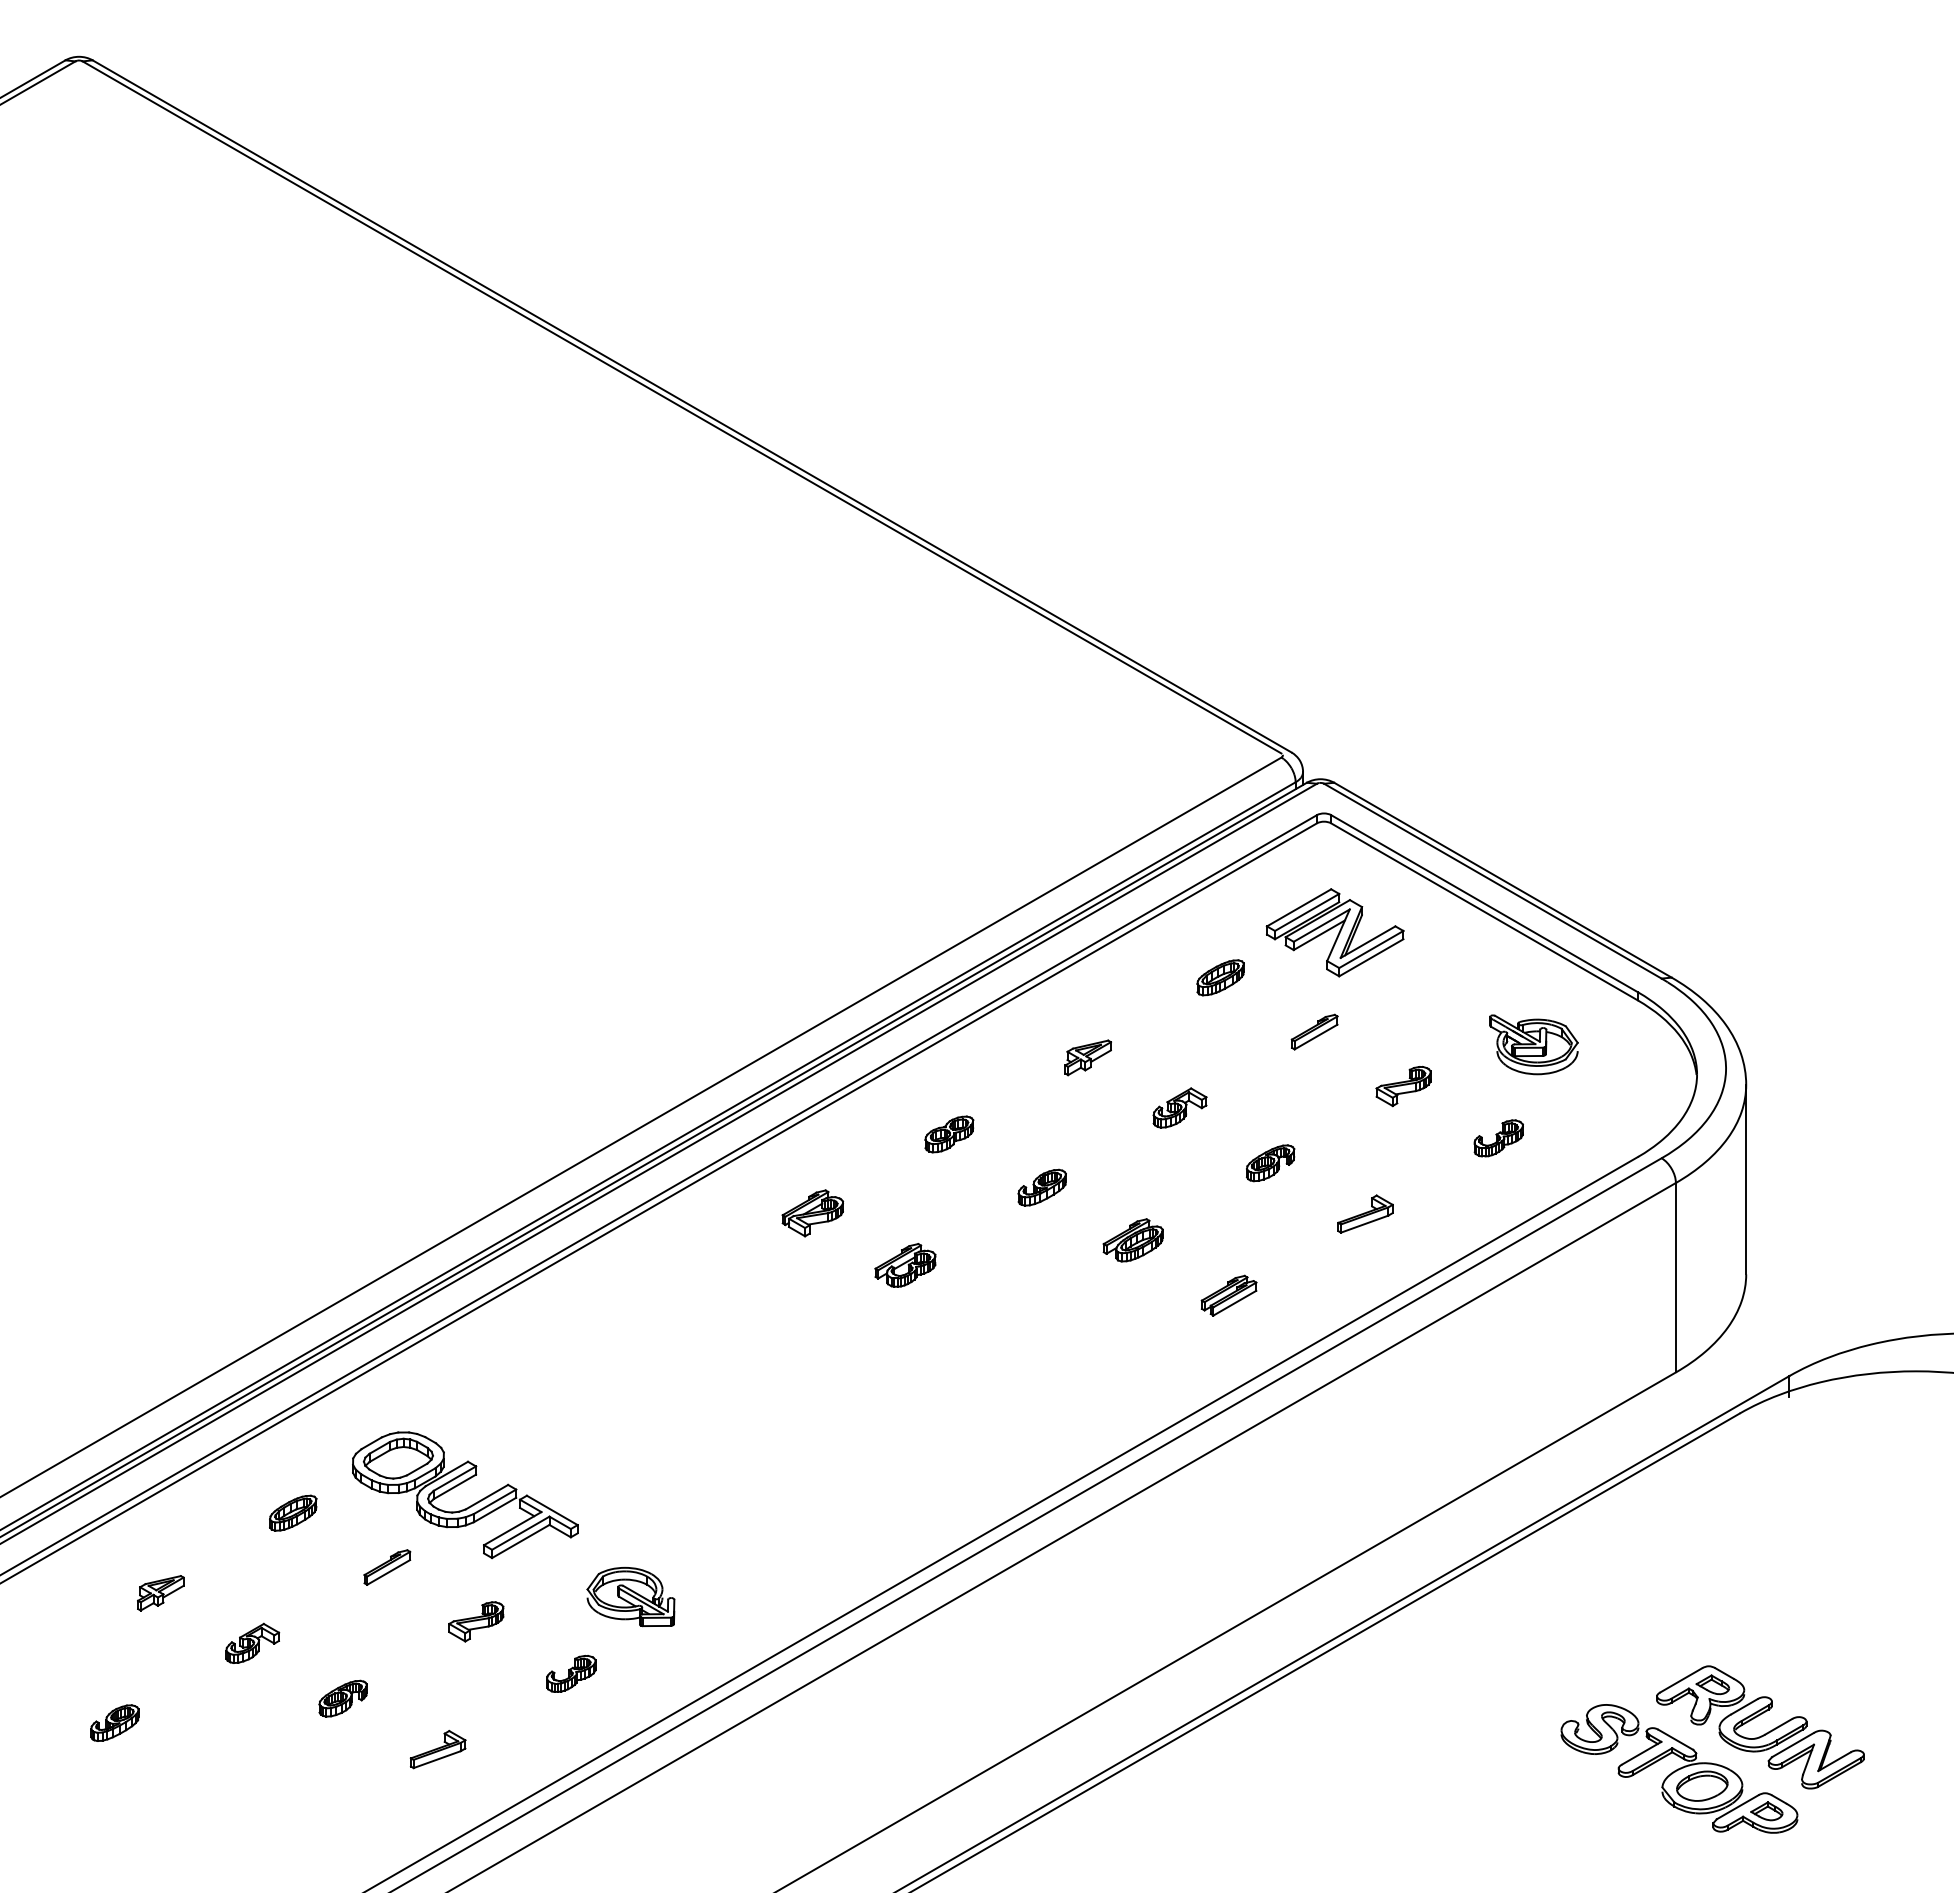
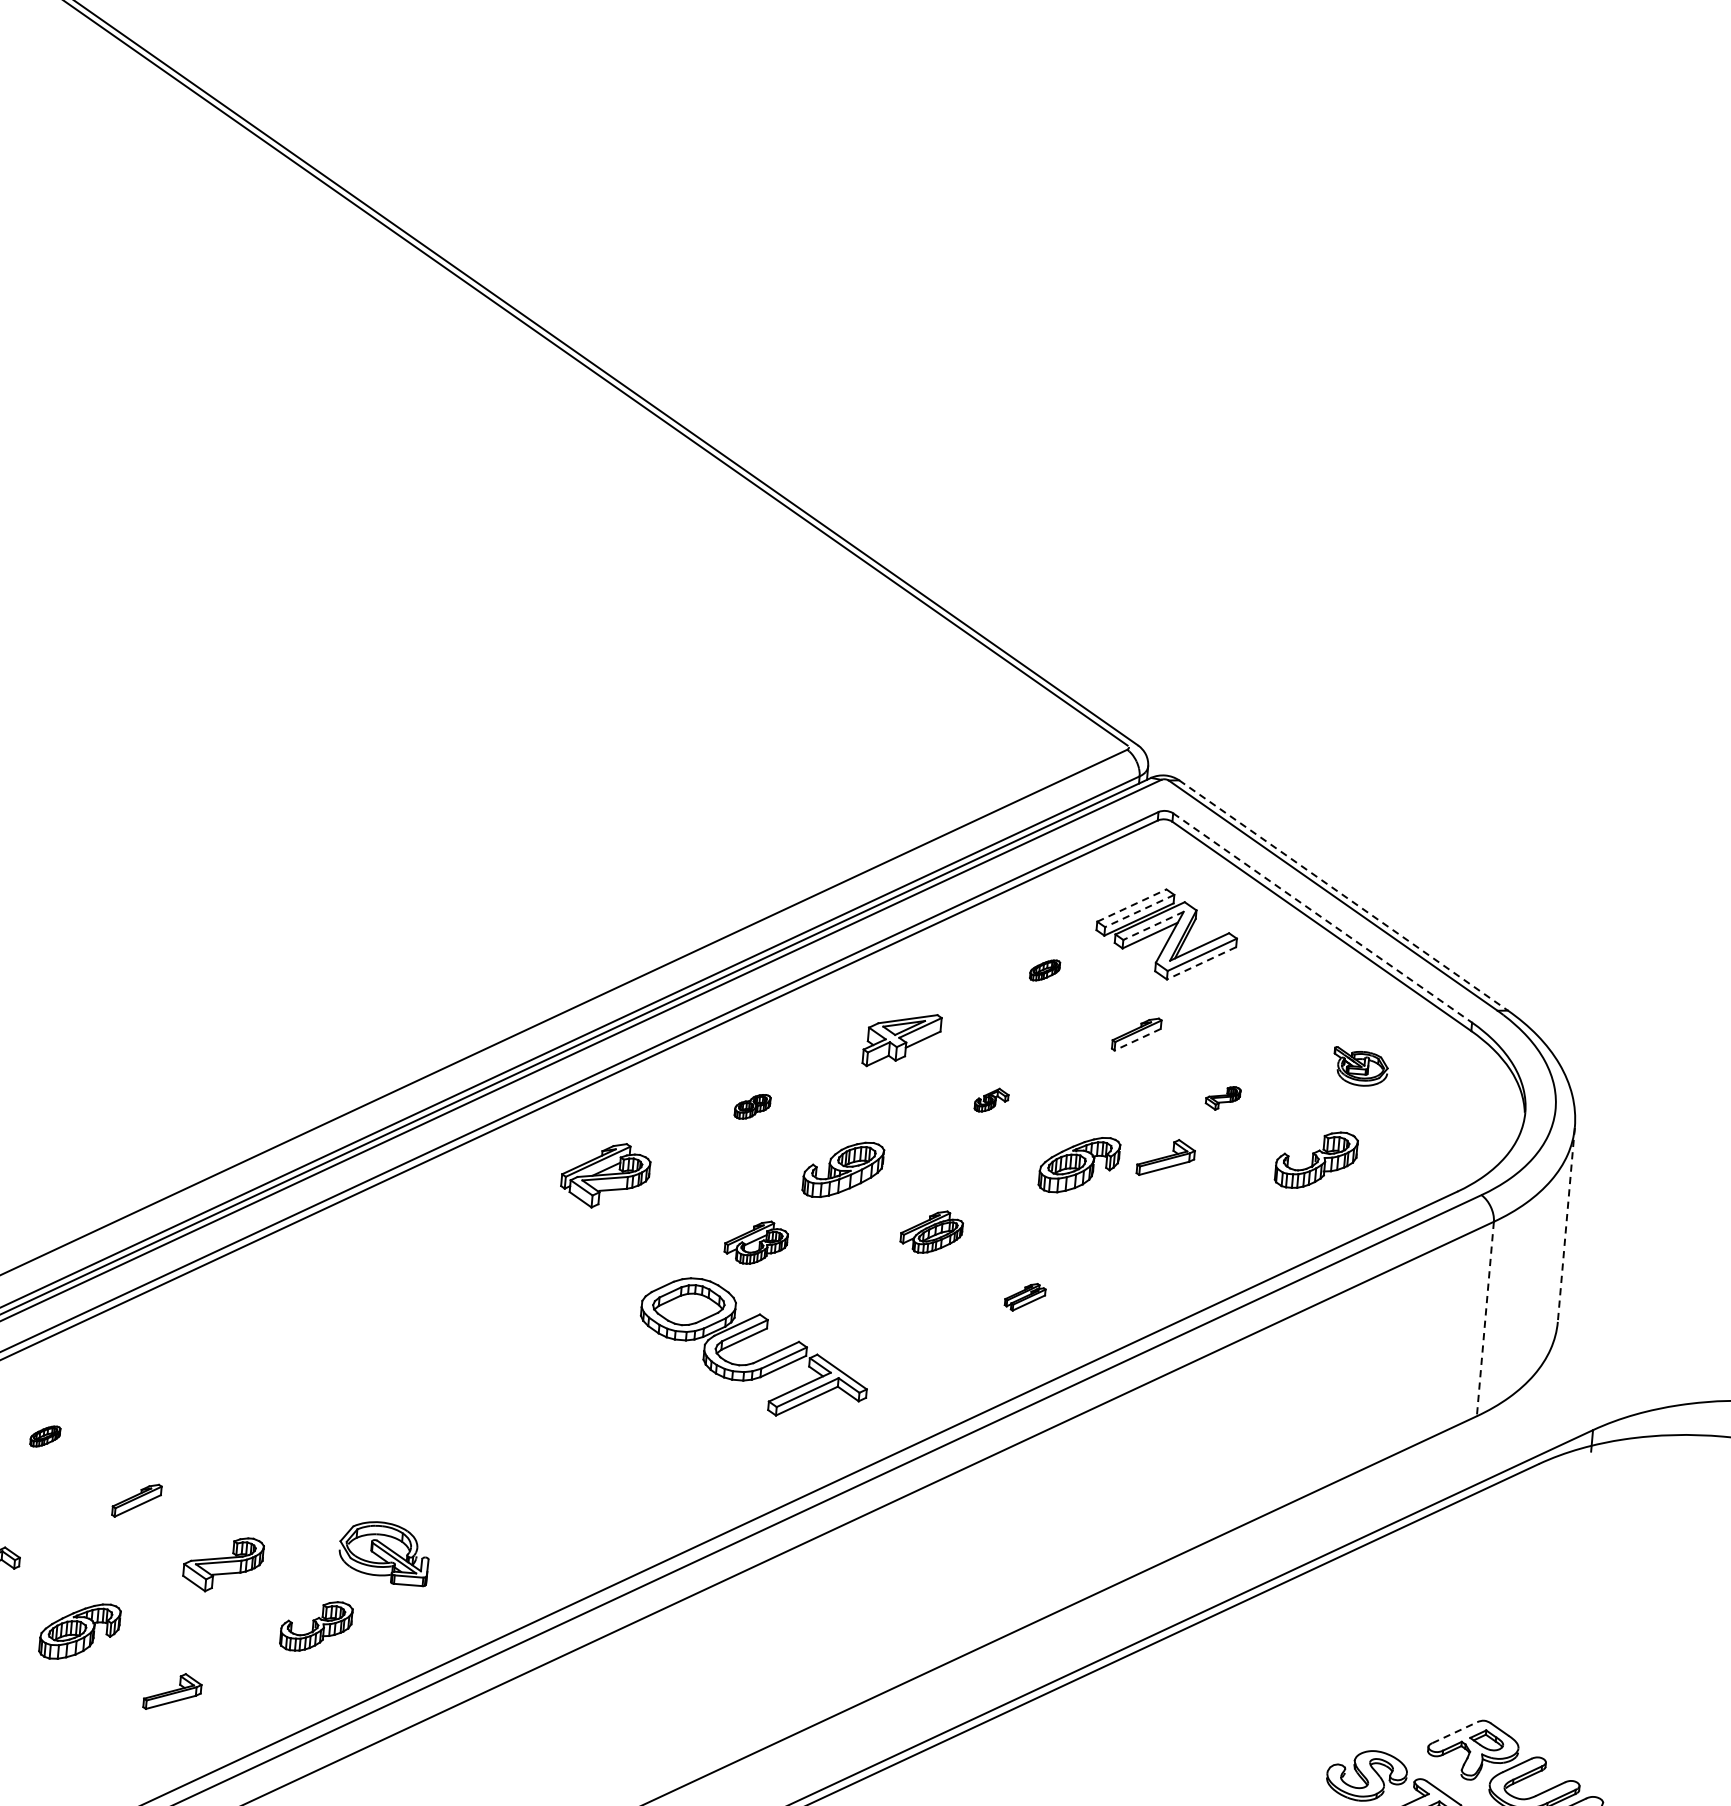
line: (1502, 880) -> (1343, 895), solid -> dashed
line: (1485, 903) -> (1323, 917), solid -> dashed
line: (1299, 907) -> (1132, 905), solid -> dashed
line: (1306, 912) -> (1139, 911), solid -> dashed
line: (1321, 925) -> (1153, 925), solid -> dashed
line: (1370, 958) -> (1200, 963), solid -> dashed
part: (1220, 977) -> (1044, 970), size x0.6
line: (1316, 1037) -> (1138, 1040), solid -> dashed
part: (1533, 1044) -> (1360, 1066), size x0.6
part: (1087, 1057) -> (901, 1040), size x1.6
part: (1403, 1086) -> (1222, 1098), size x0.6
part: (1179, 1107) -> (991, 1099), size x0.6
part: (949, 1134) -> (752, 1106), size x0.7
part: (1498, 1138) -> (1315, 1160), size x1.6
part: (1270, 1163) -> (1079, 1165), size x1.6
line: (1746, 1179) -> (1566, 1224), solid -> dashed
part: (1041, 1187) -> (842, 1169), size x1.6
part: (812, 1213) -> (605, 1175), size x1.4
part: (1365, 1213) -> (1166, 1157), moved
part: (905, 1265) -> (756, 1242), moved
line: (1675, 1277) -> (1484, 1318), solid -> dashed
part: (1228, 1295) -> (1024, 1297), size x0.7
part: (470, 1505) -> (758, 1359), moved
part: (293, 1512) -> (45, 1435), size x0.6
part: (476, 1621) -> (223, 1564), size x1.4
part: (571, 1673) -> (316, 1626), size x1.4
line: (1681, 1680) -> (1454, 1732), solid -> dashed
part: (342, 1698) -> (79, 1631), size x1.6

